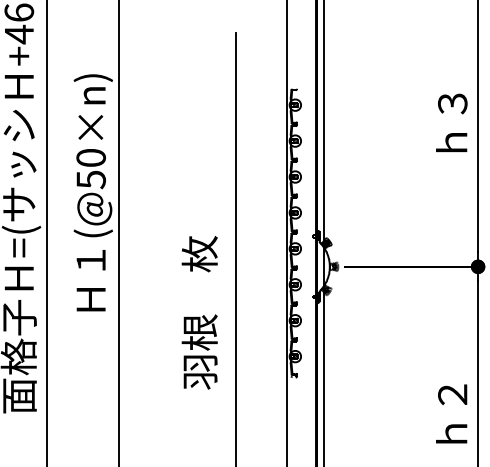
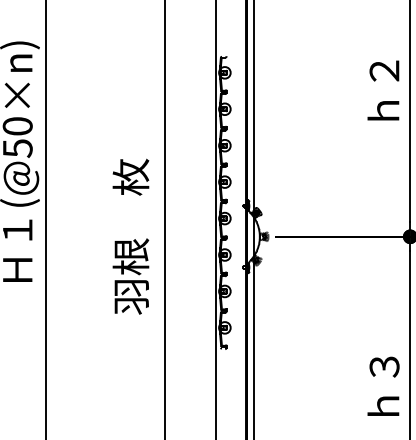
text: (452, 103) -> (384, 71), ｈ３ -> ｈ２
text: (199, 312) -> (130, 236), moved
text: (452, 394) -> (384, 366), ｈ２ -> ｈ３

